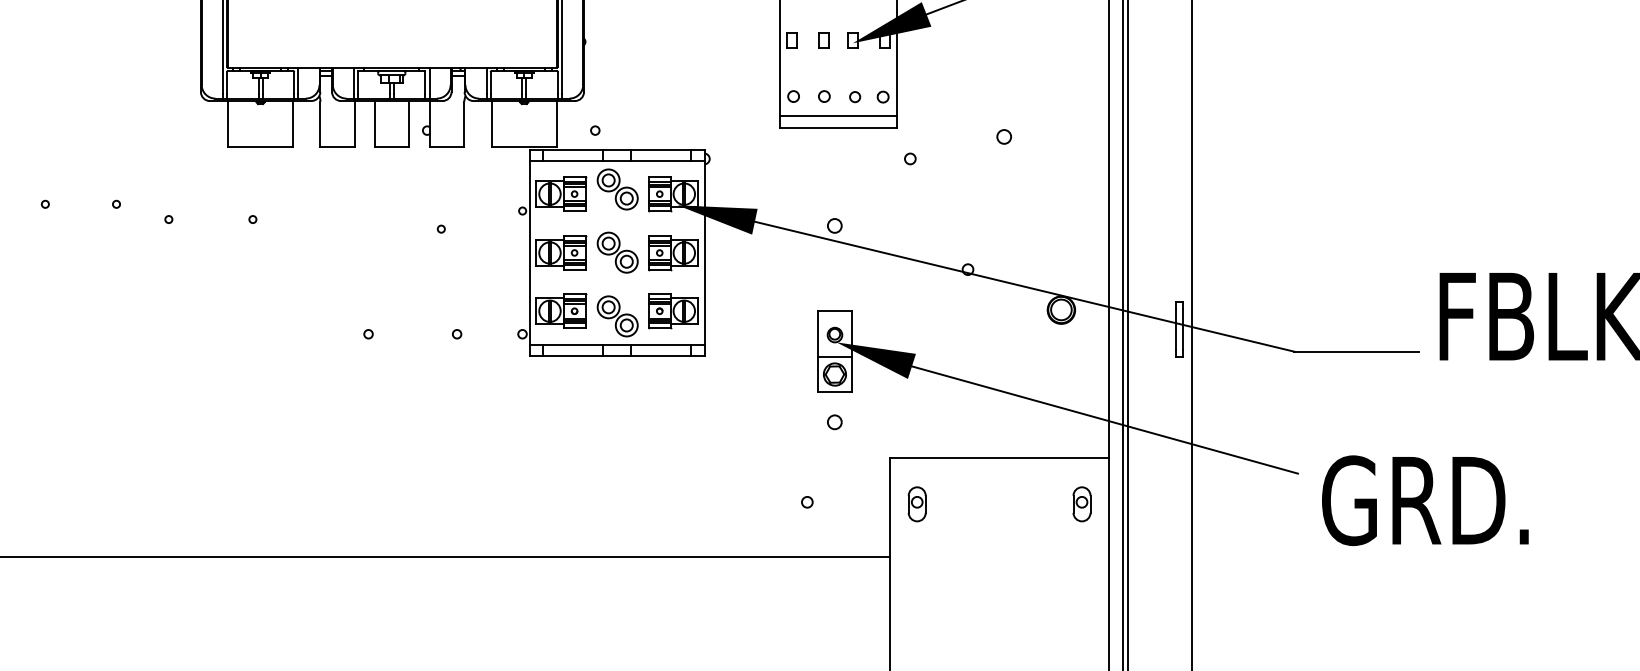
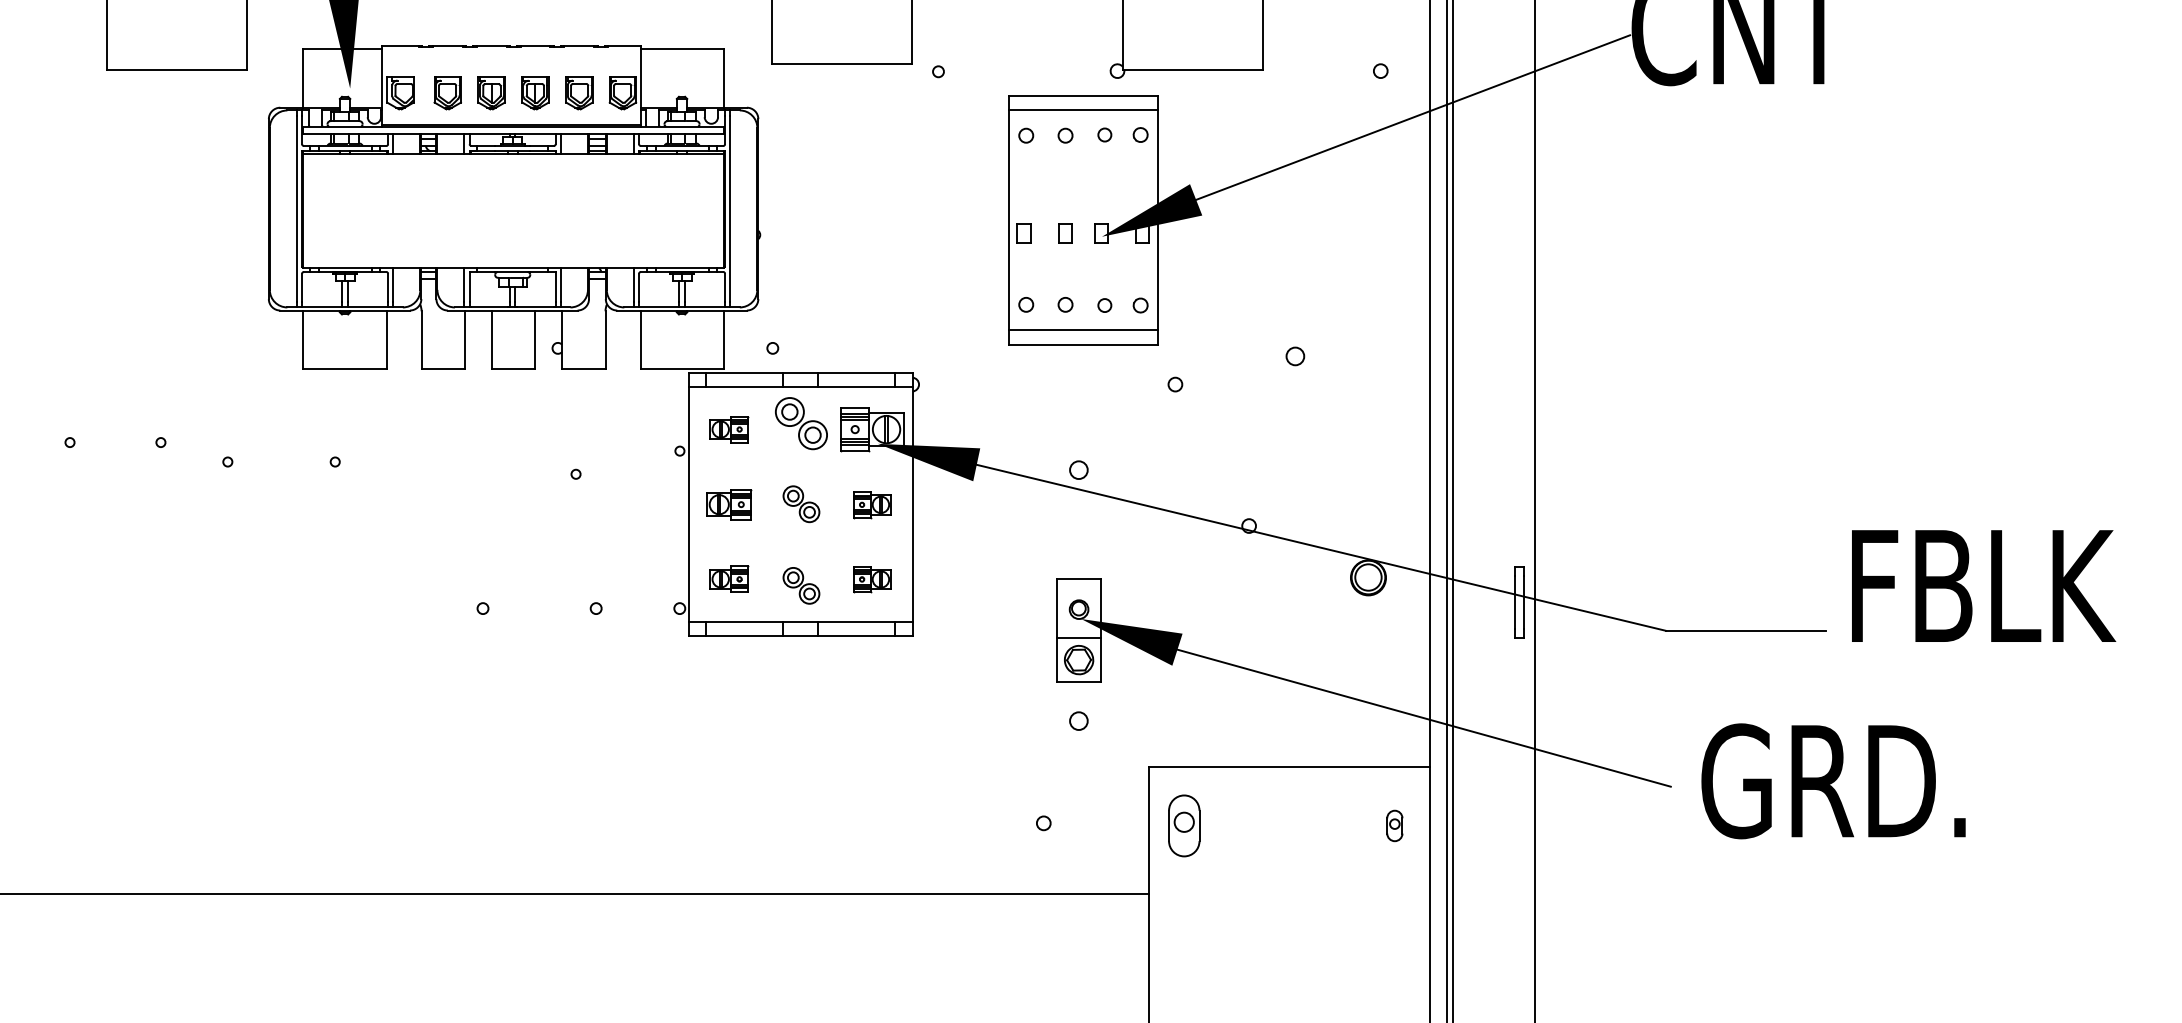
part: (561, 194) -> (729, 429), size x0.6
part: (561, 252) -> (729, 504), size x0.7
part: (617, 252) -> (801, 503), size x0.7
part: (673, 252) -> (872, 504), size x0.6
part: (561, 311) -> (729, 579), size x0.6
part: (673, 311) -> (872, 579), size x0.6
part: (617, 316) -> (801, 585), size x0.7
text: (1425, 500) -> (1833, 781), moved
part: (916, 503) -> (1183, 825), size x1.4
part: (1081, 503) -> (1394, 825), size x0.7

